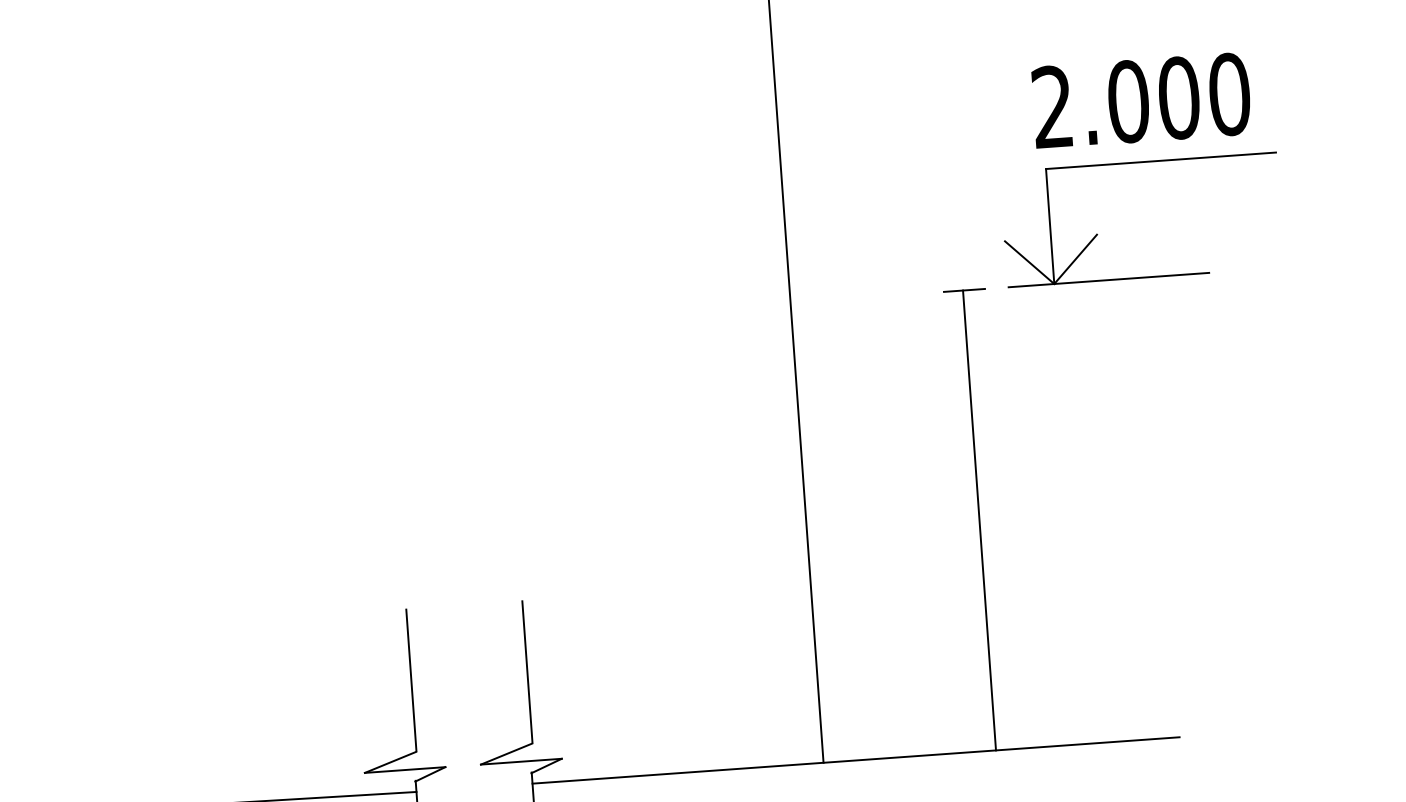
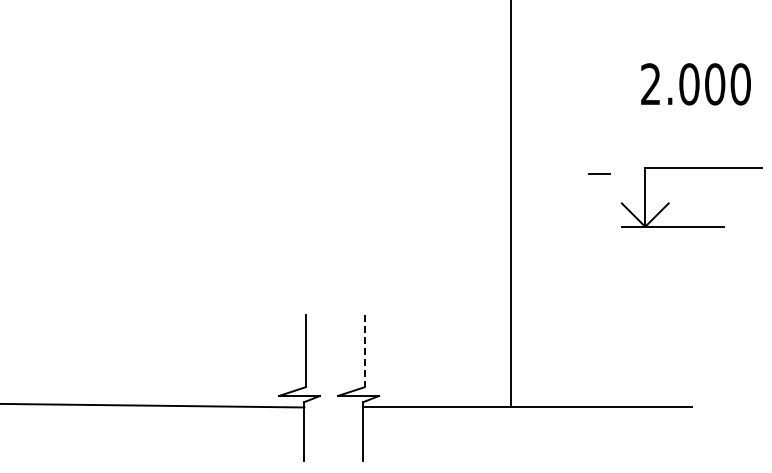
part: (1098, 232) -> (669, 202), moved
line: (978, 520) -> (598, 290), removed
line: (526, 671) -> (364, 350), solid -> dashed

